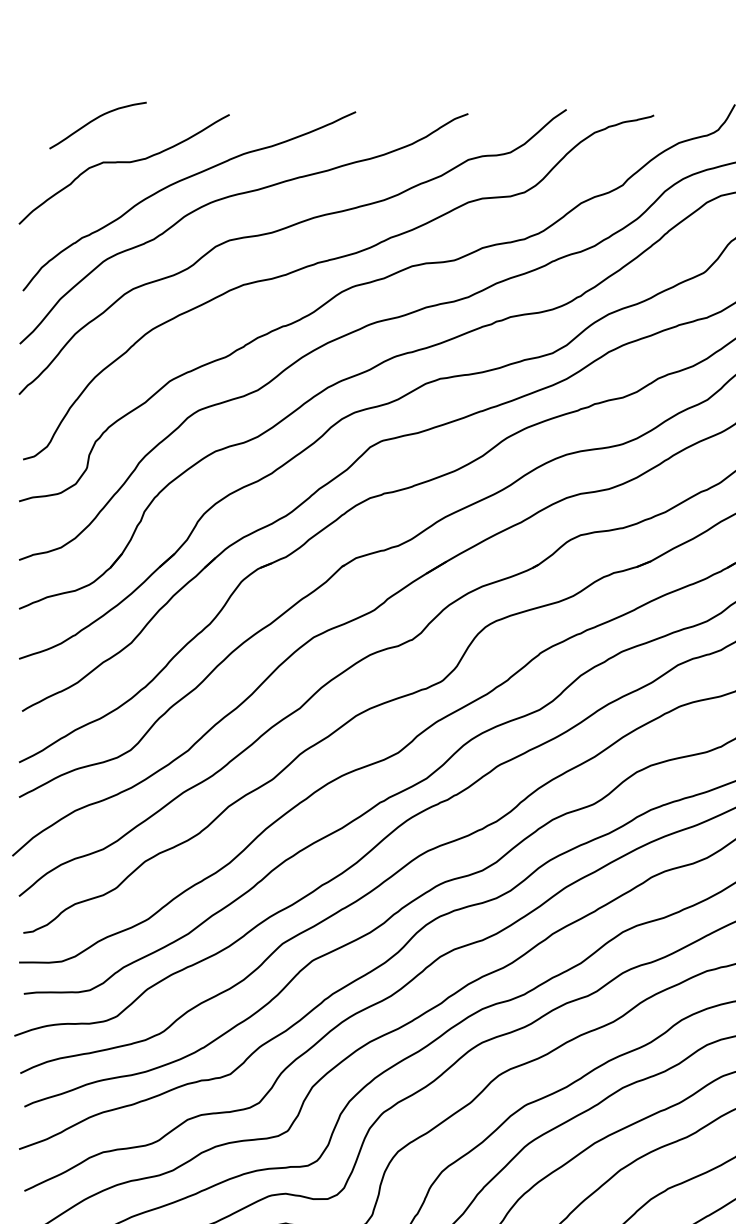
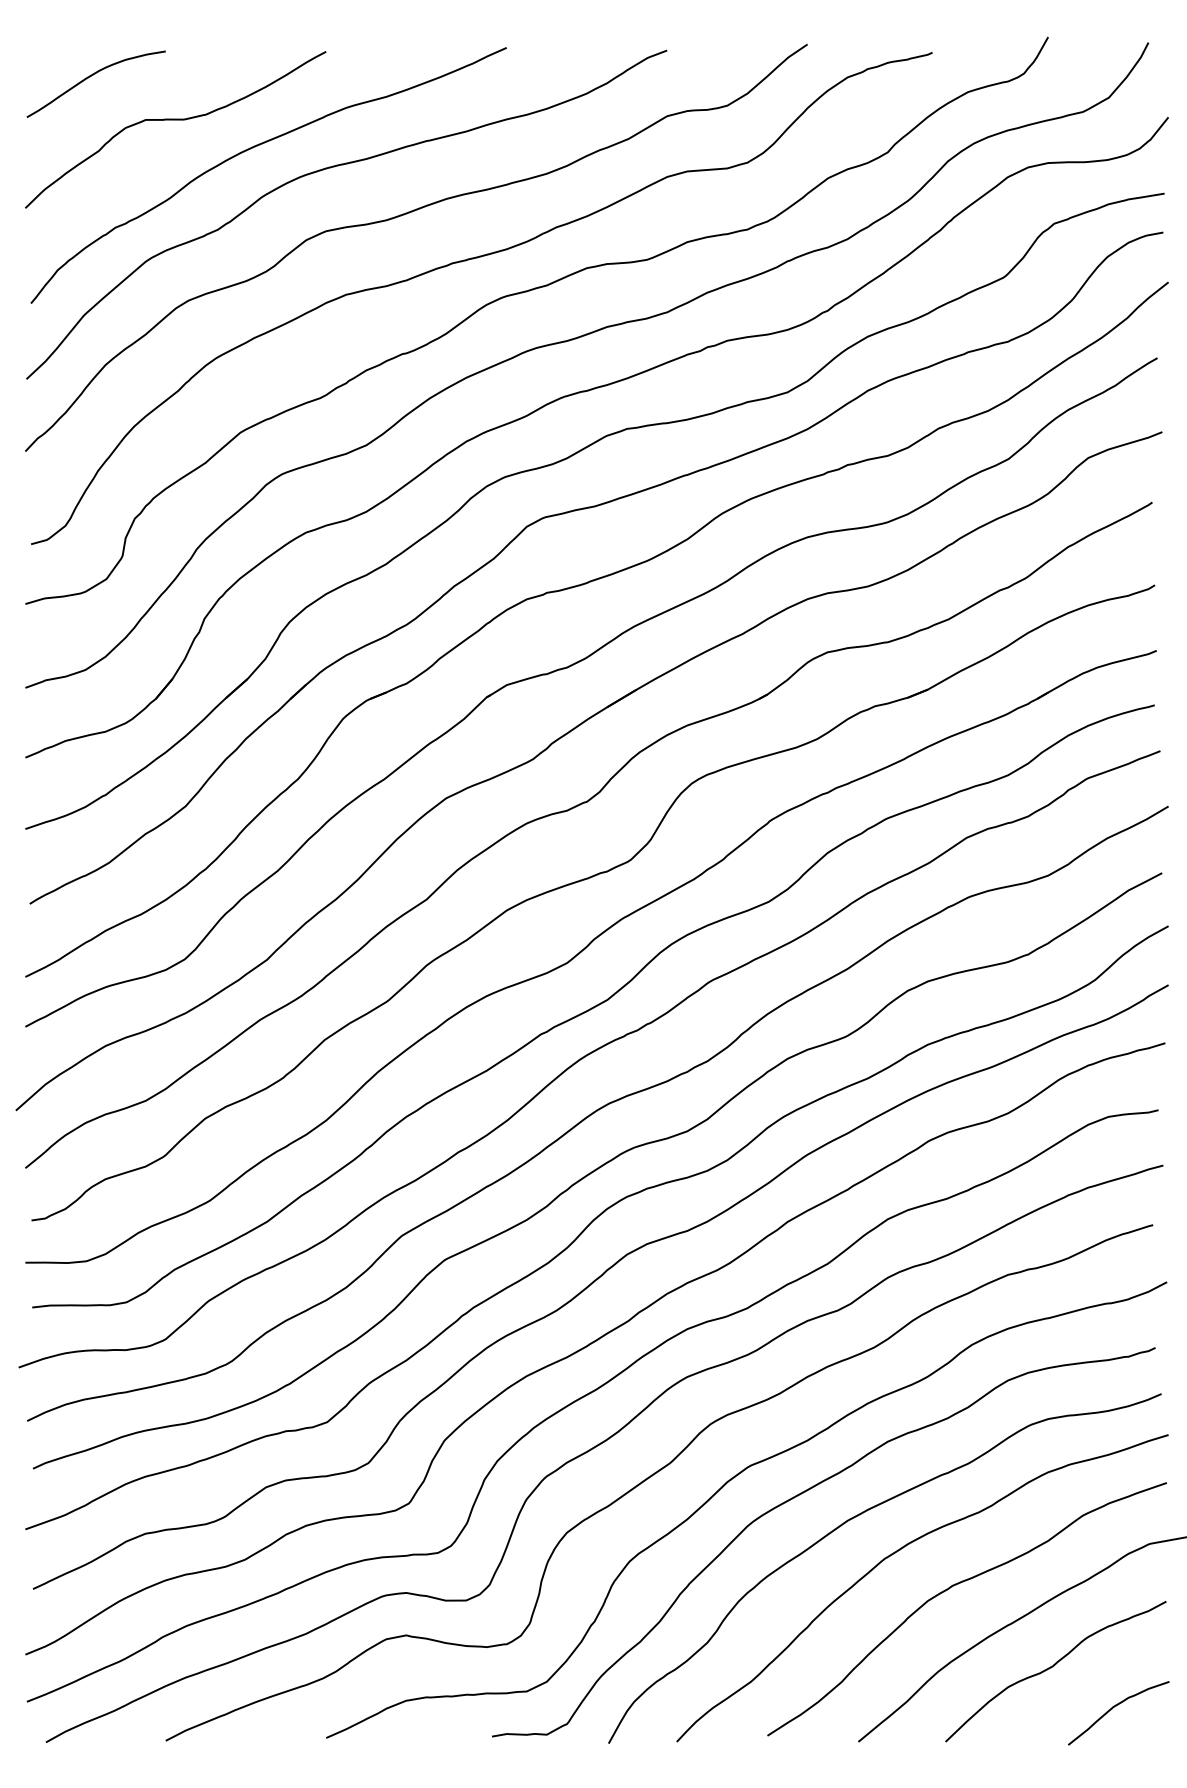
curve: (94, 120) -> (90, 77), moved

